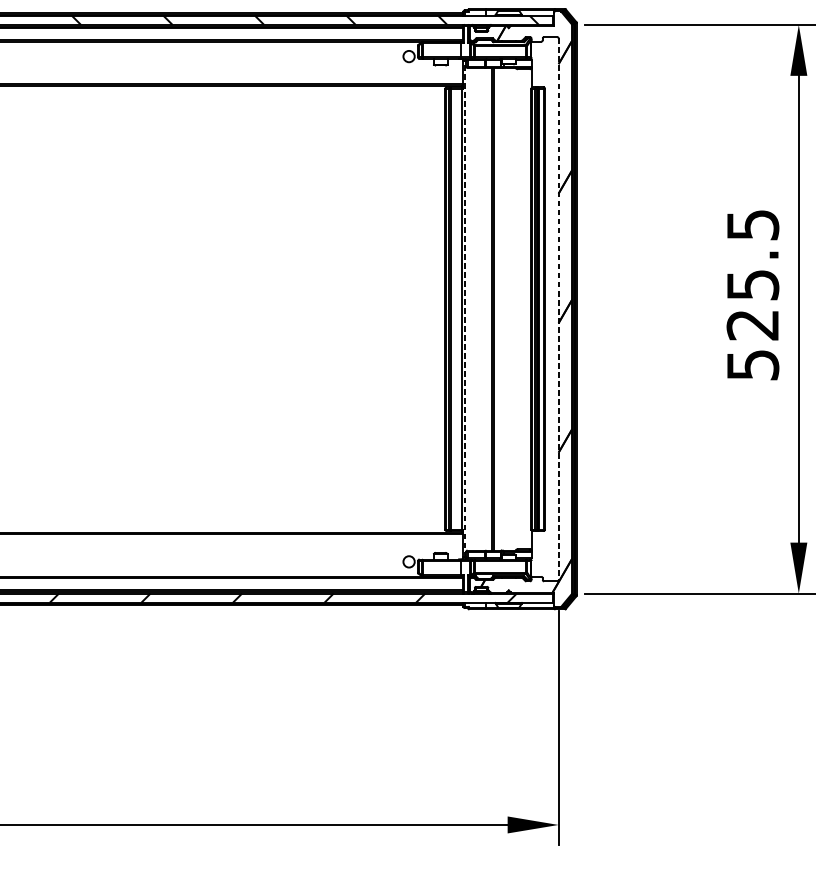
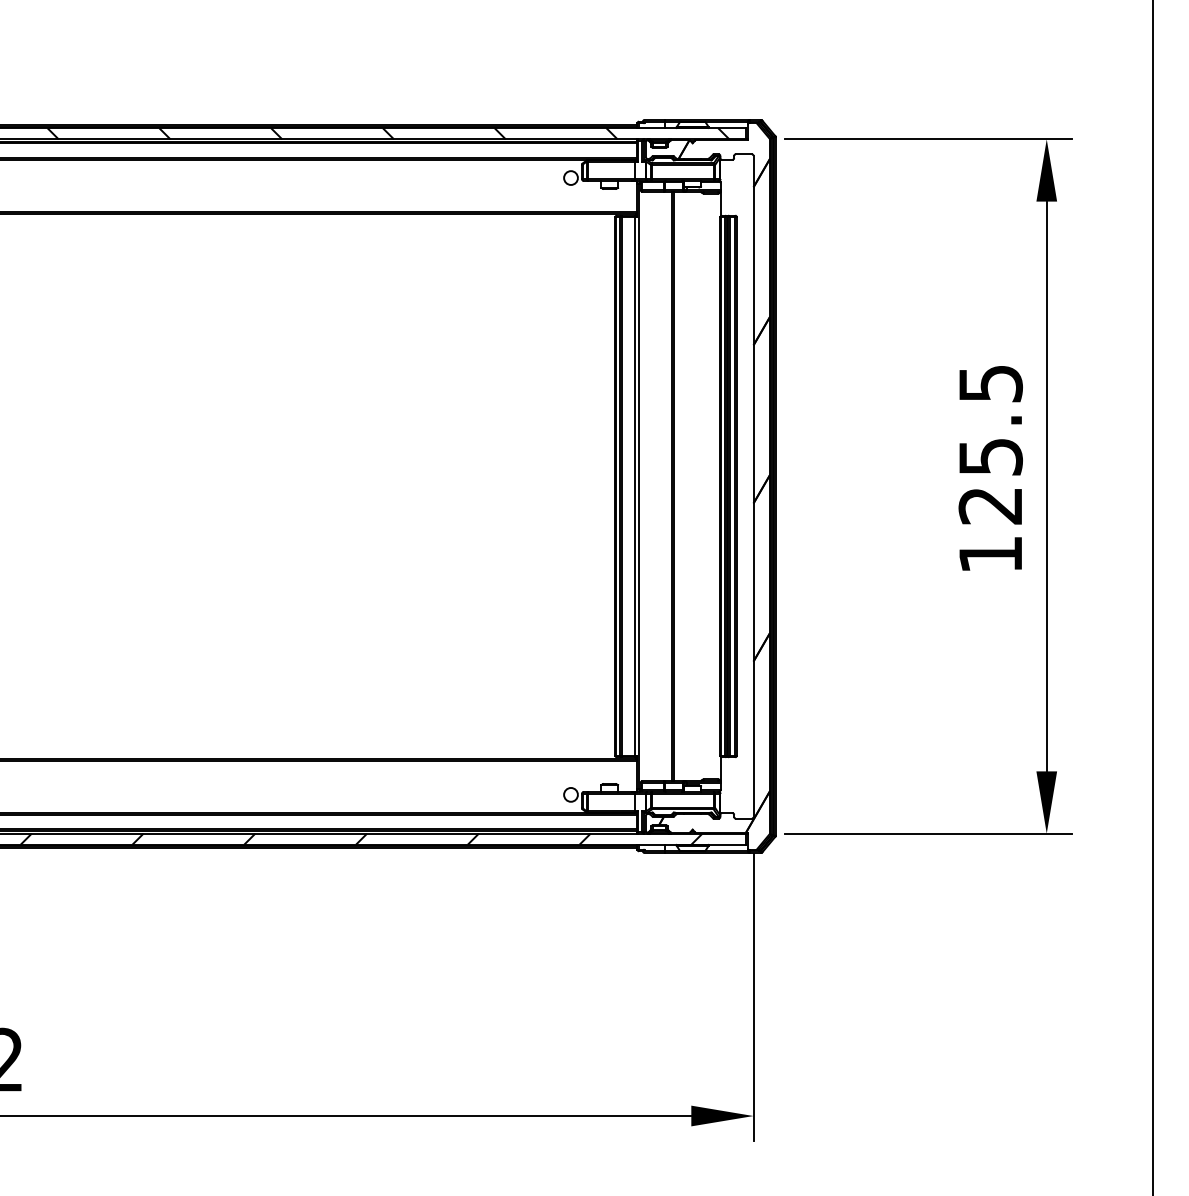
line: (465, 309) -> (639, 486), dashed -> solid
line: (558, 309) -> (753, 486), dashed -> solid
text: (752, 365) -> (990, 555), 525.5 -> 125.5

